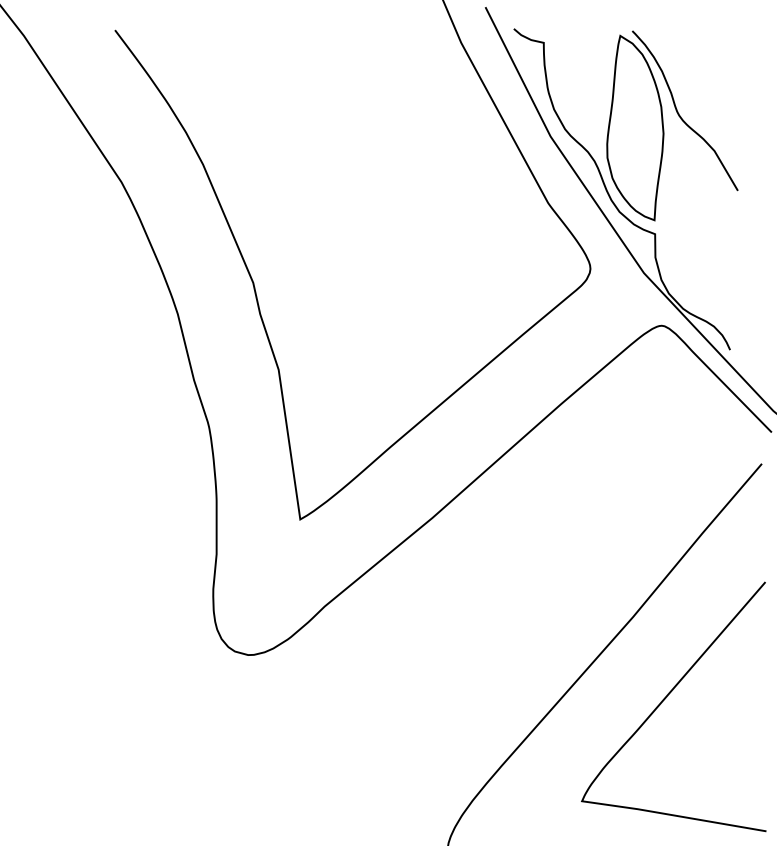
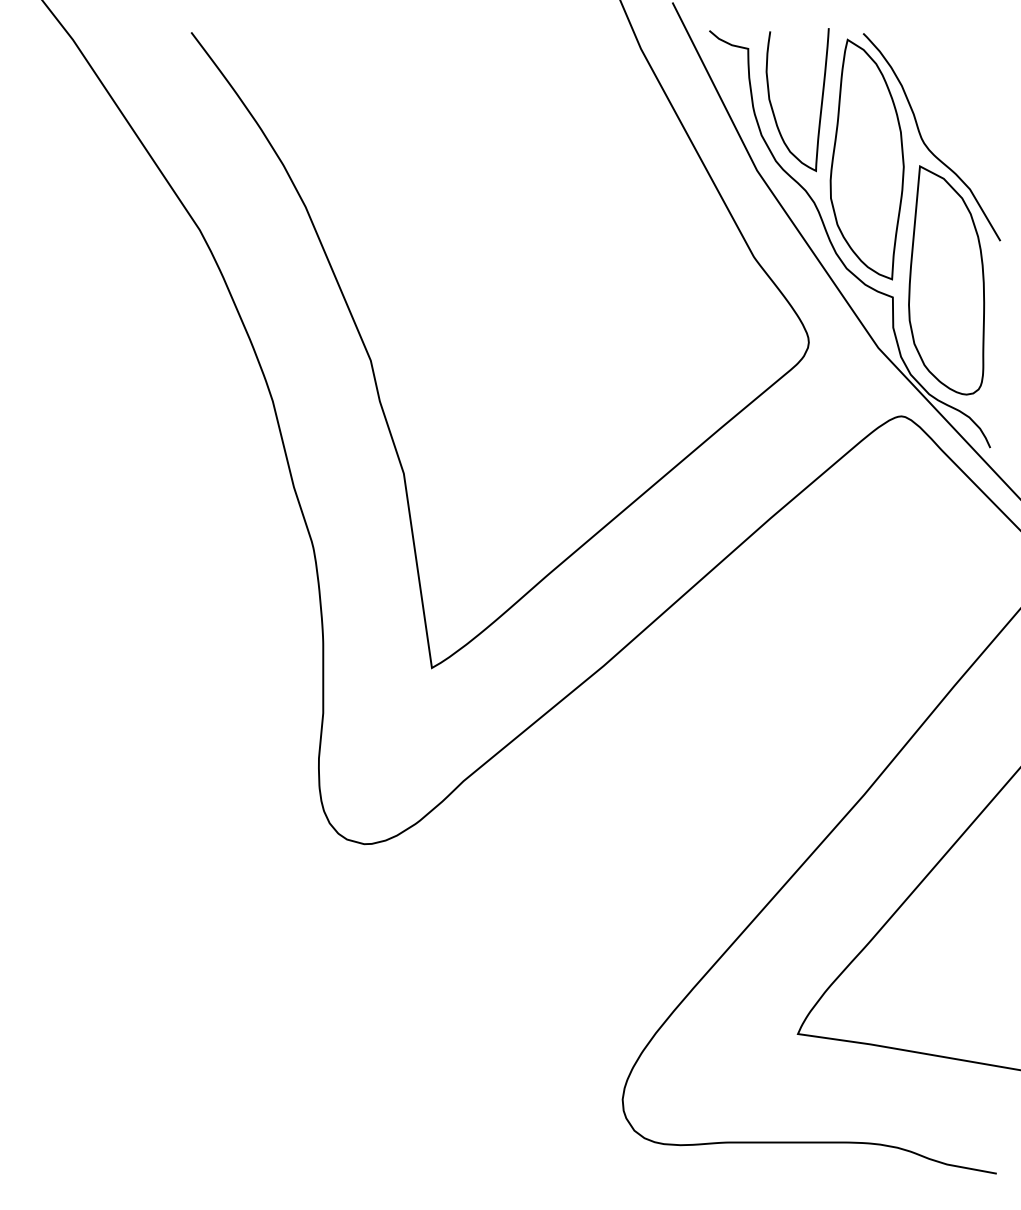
curve: (599, 86) -> (820, 105), added
part: (696, 221) -> (946, 280), added

